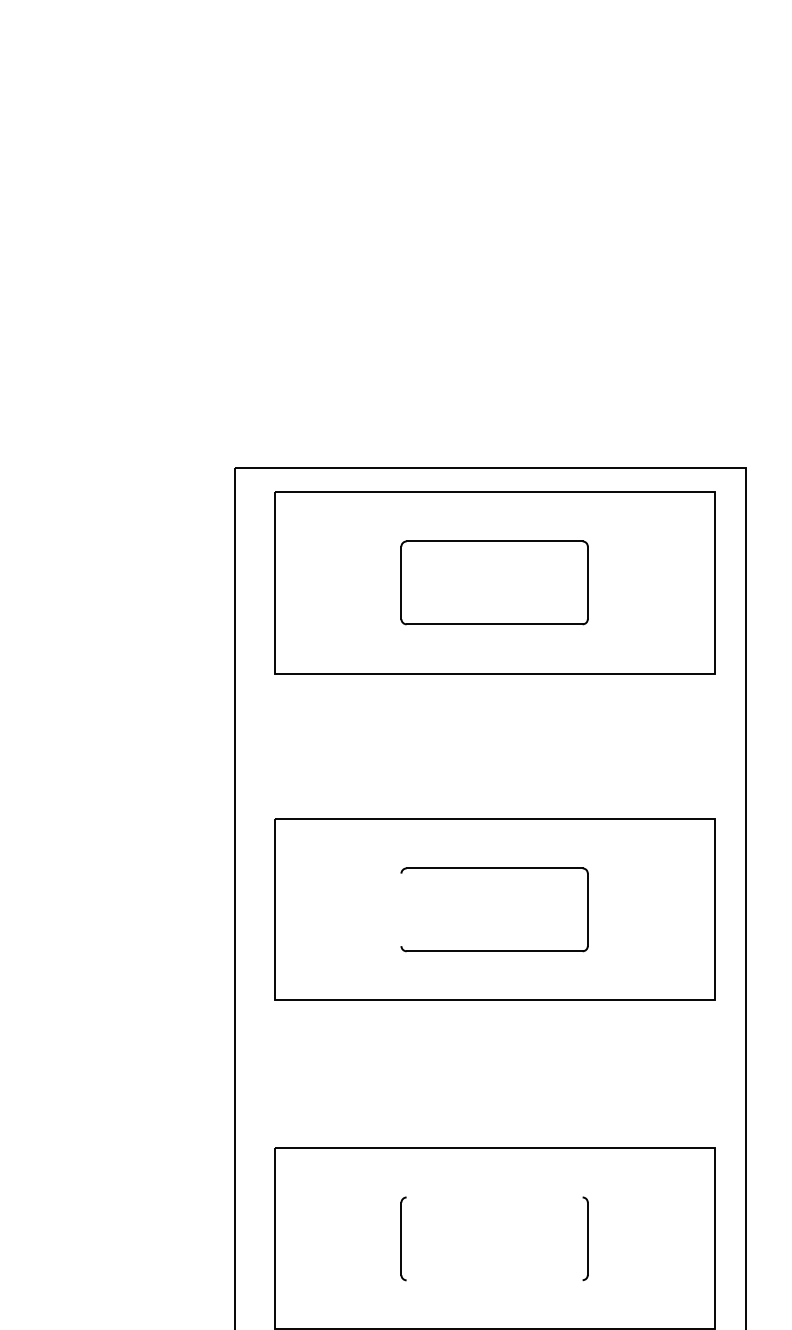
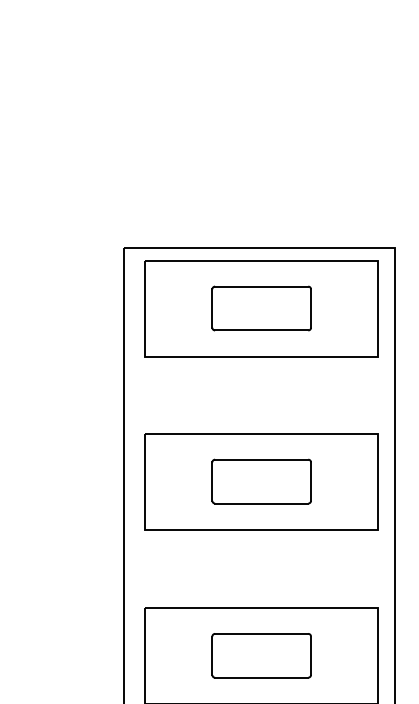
line: (401, 909) -> (212, 481), added
line: (494, 1196) -> (261, 633), added
line: (494, 1279) -> (261, 677), added

